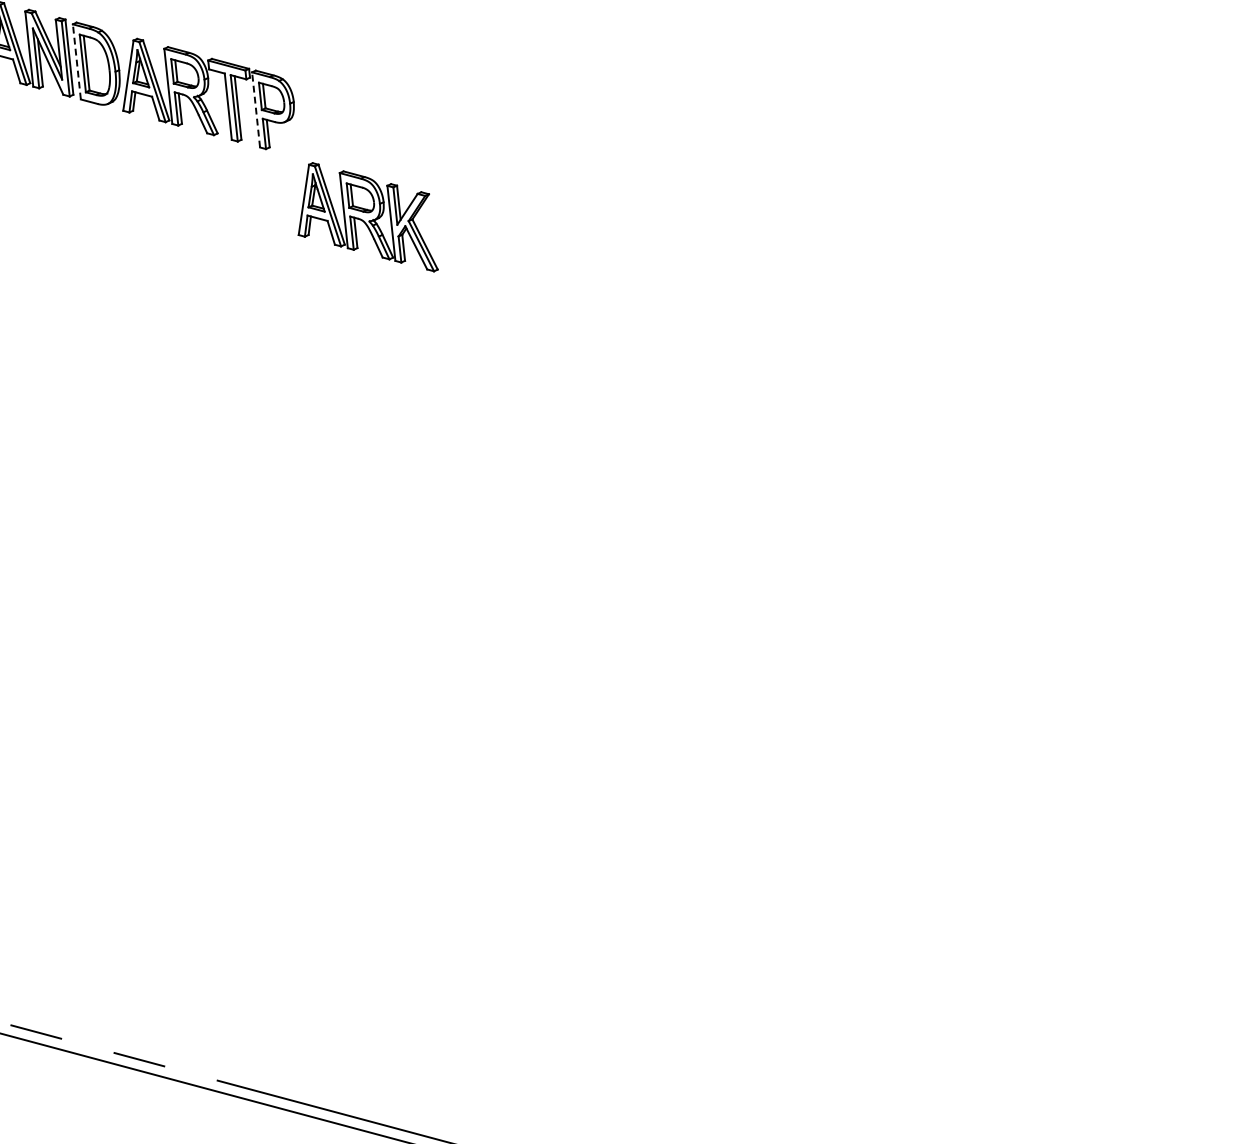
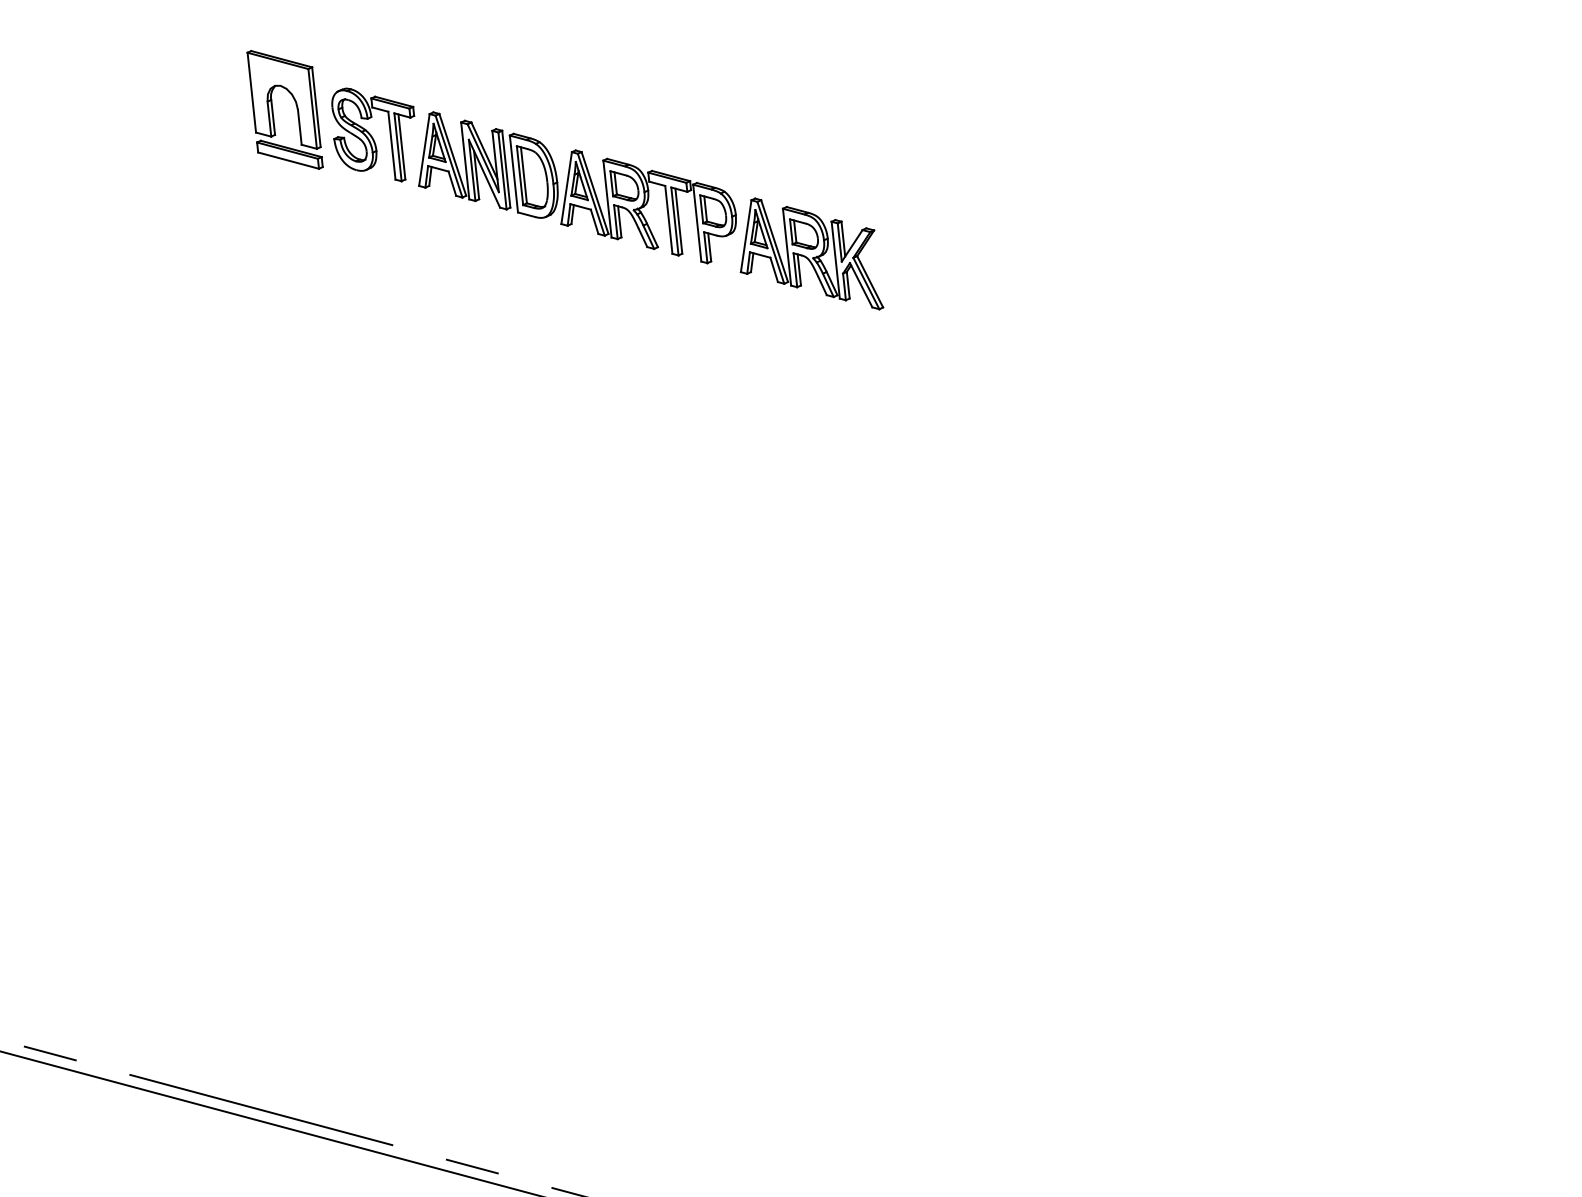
line: (76, 62) -> (513, 174), dashed -> solid
line: (256, 110) -> (697, 223), dashed -> solid
part: (367, 216) -> (811, 253), moved

